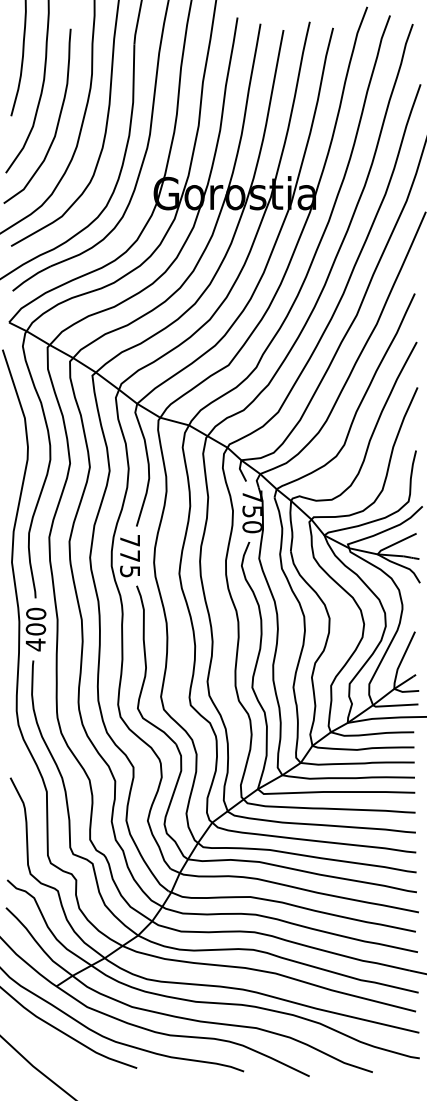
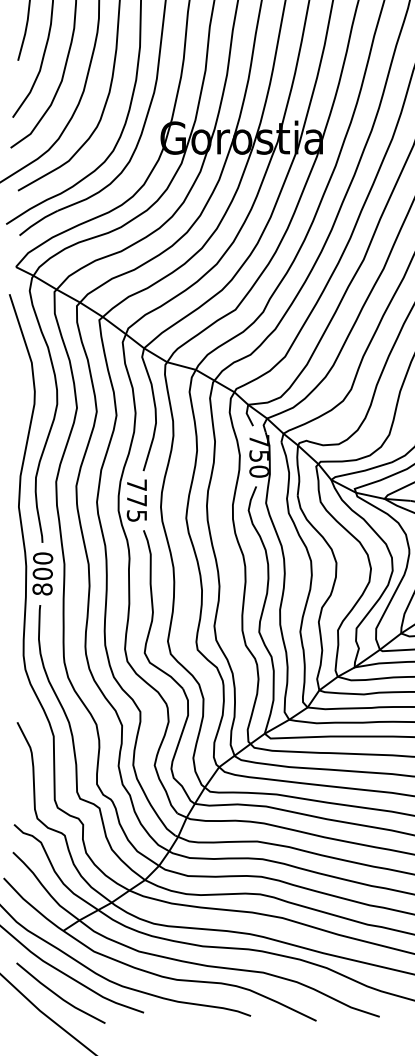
text: (35, 644) -> (42, 589), 400 -> 800
line: (51, 1050) -> (58, 995), added

